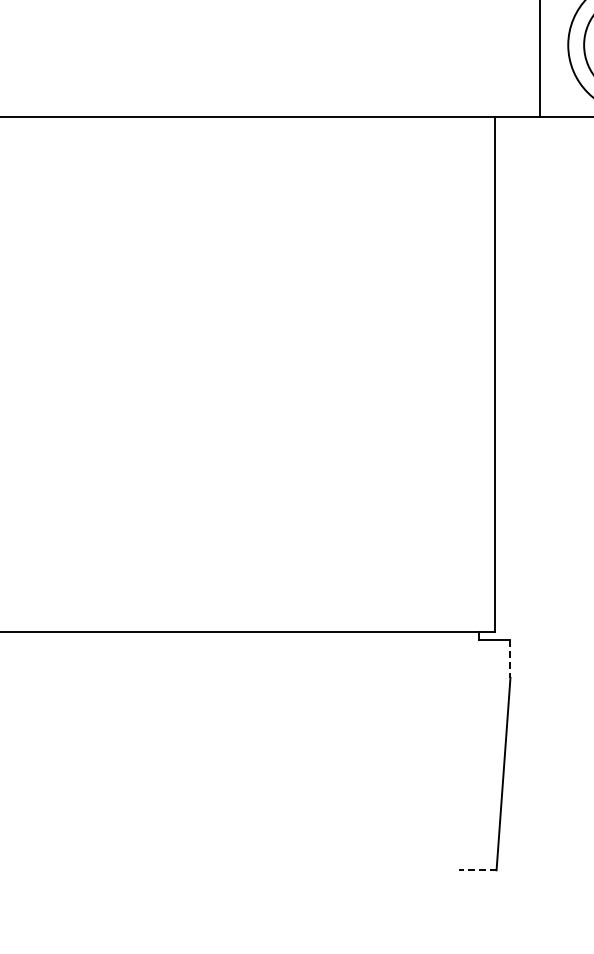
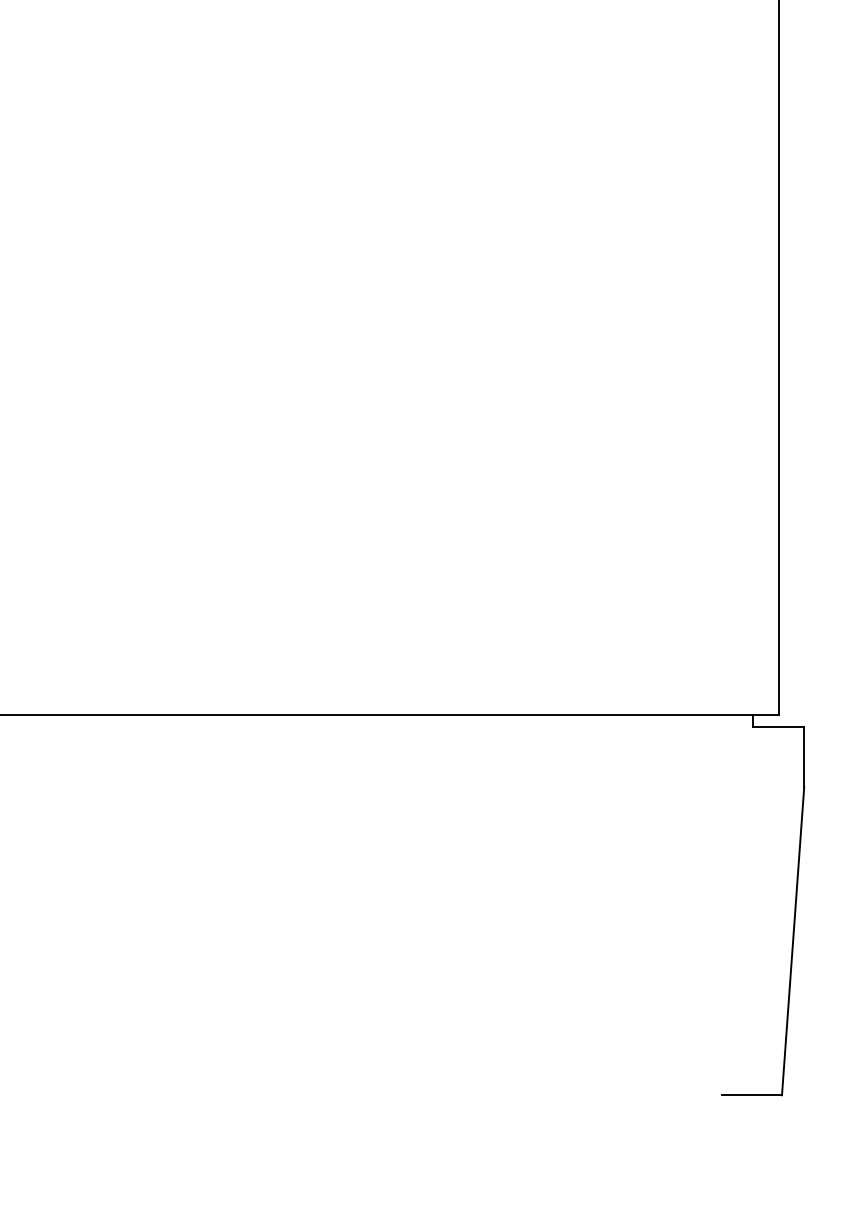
line: (510, 658) -> (804, 756), dashed -> solid
line: (477, 870) -> (751, 1095), dashed -> solid

